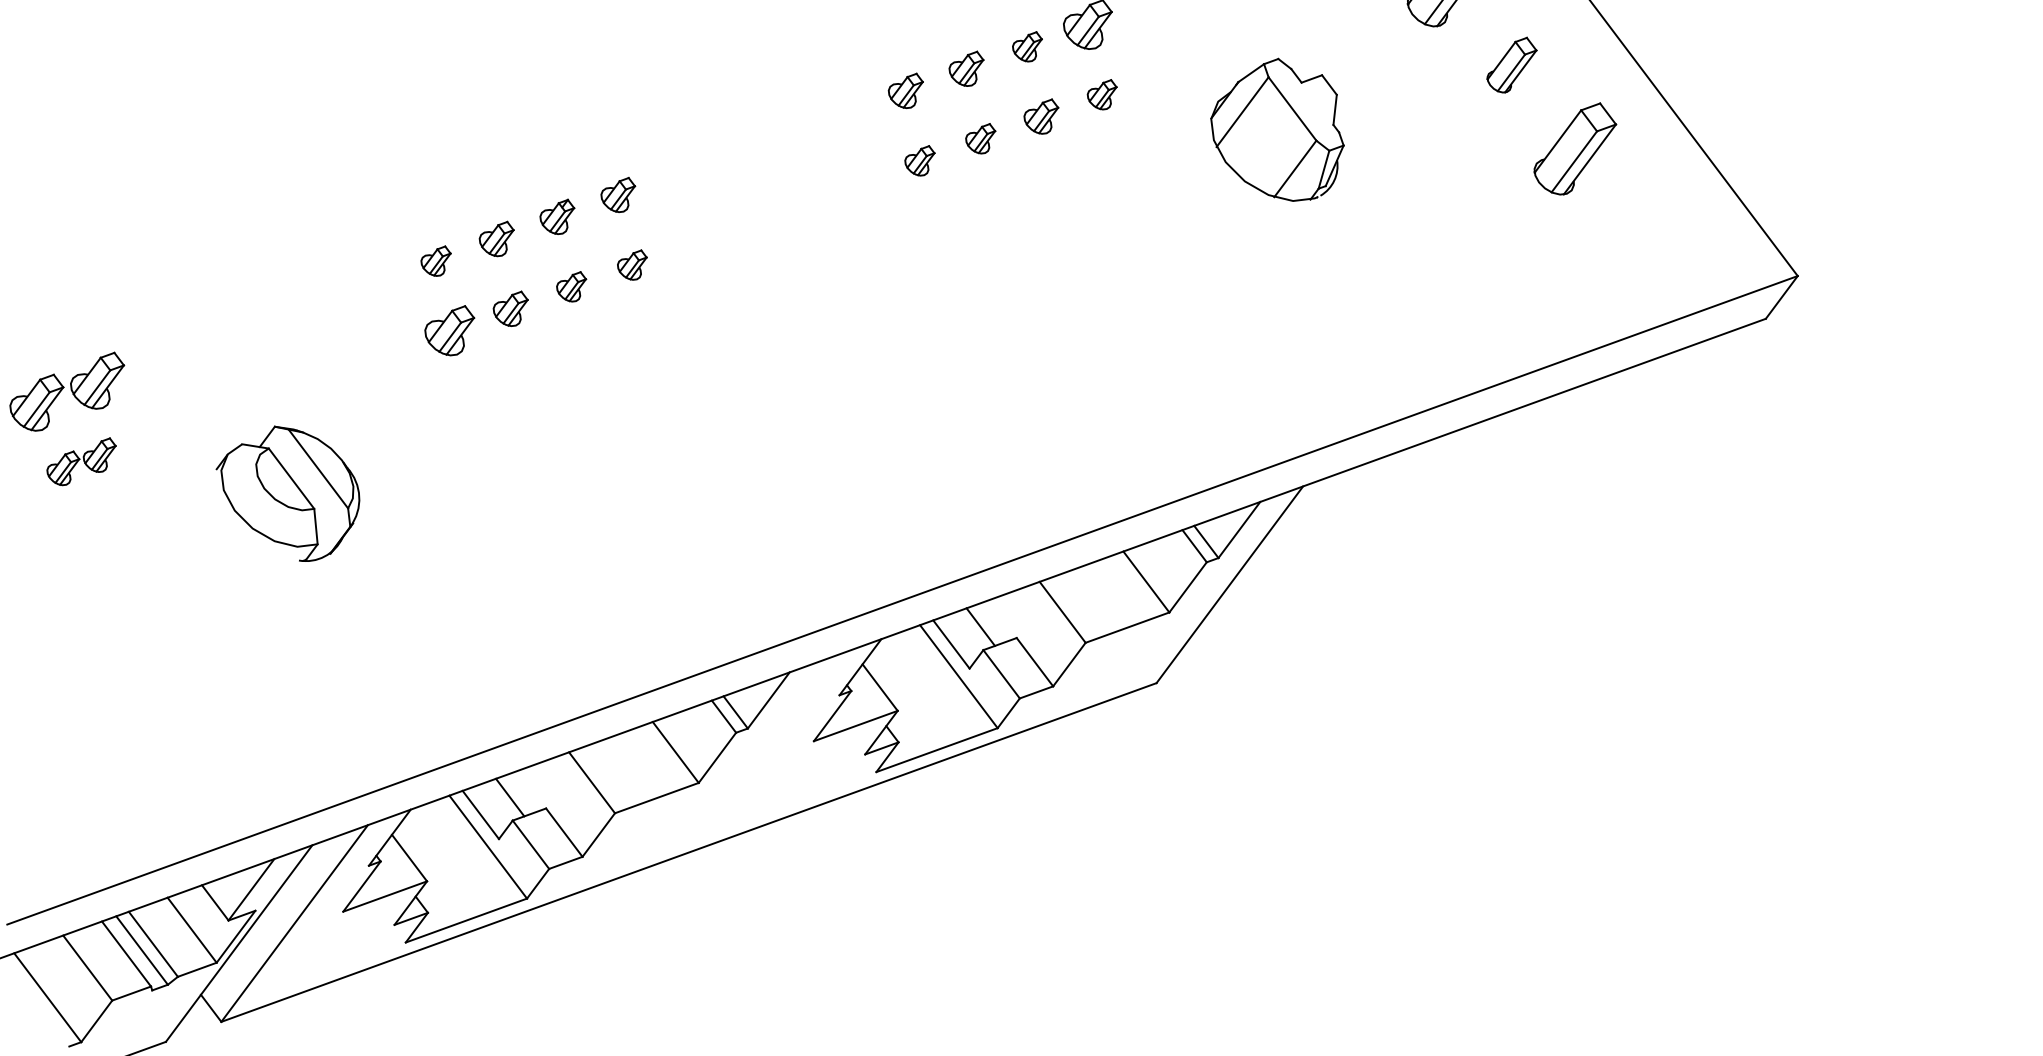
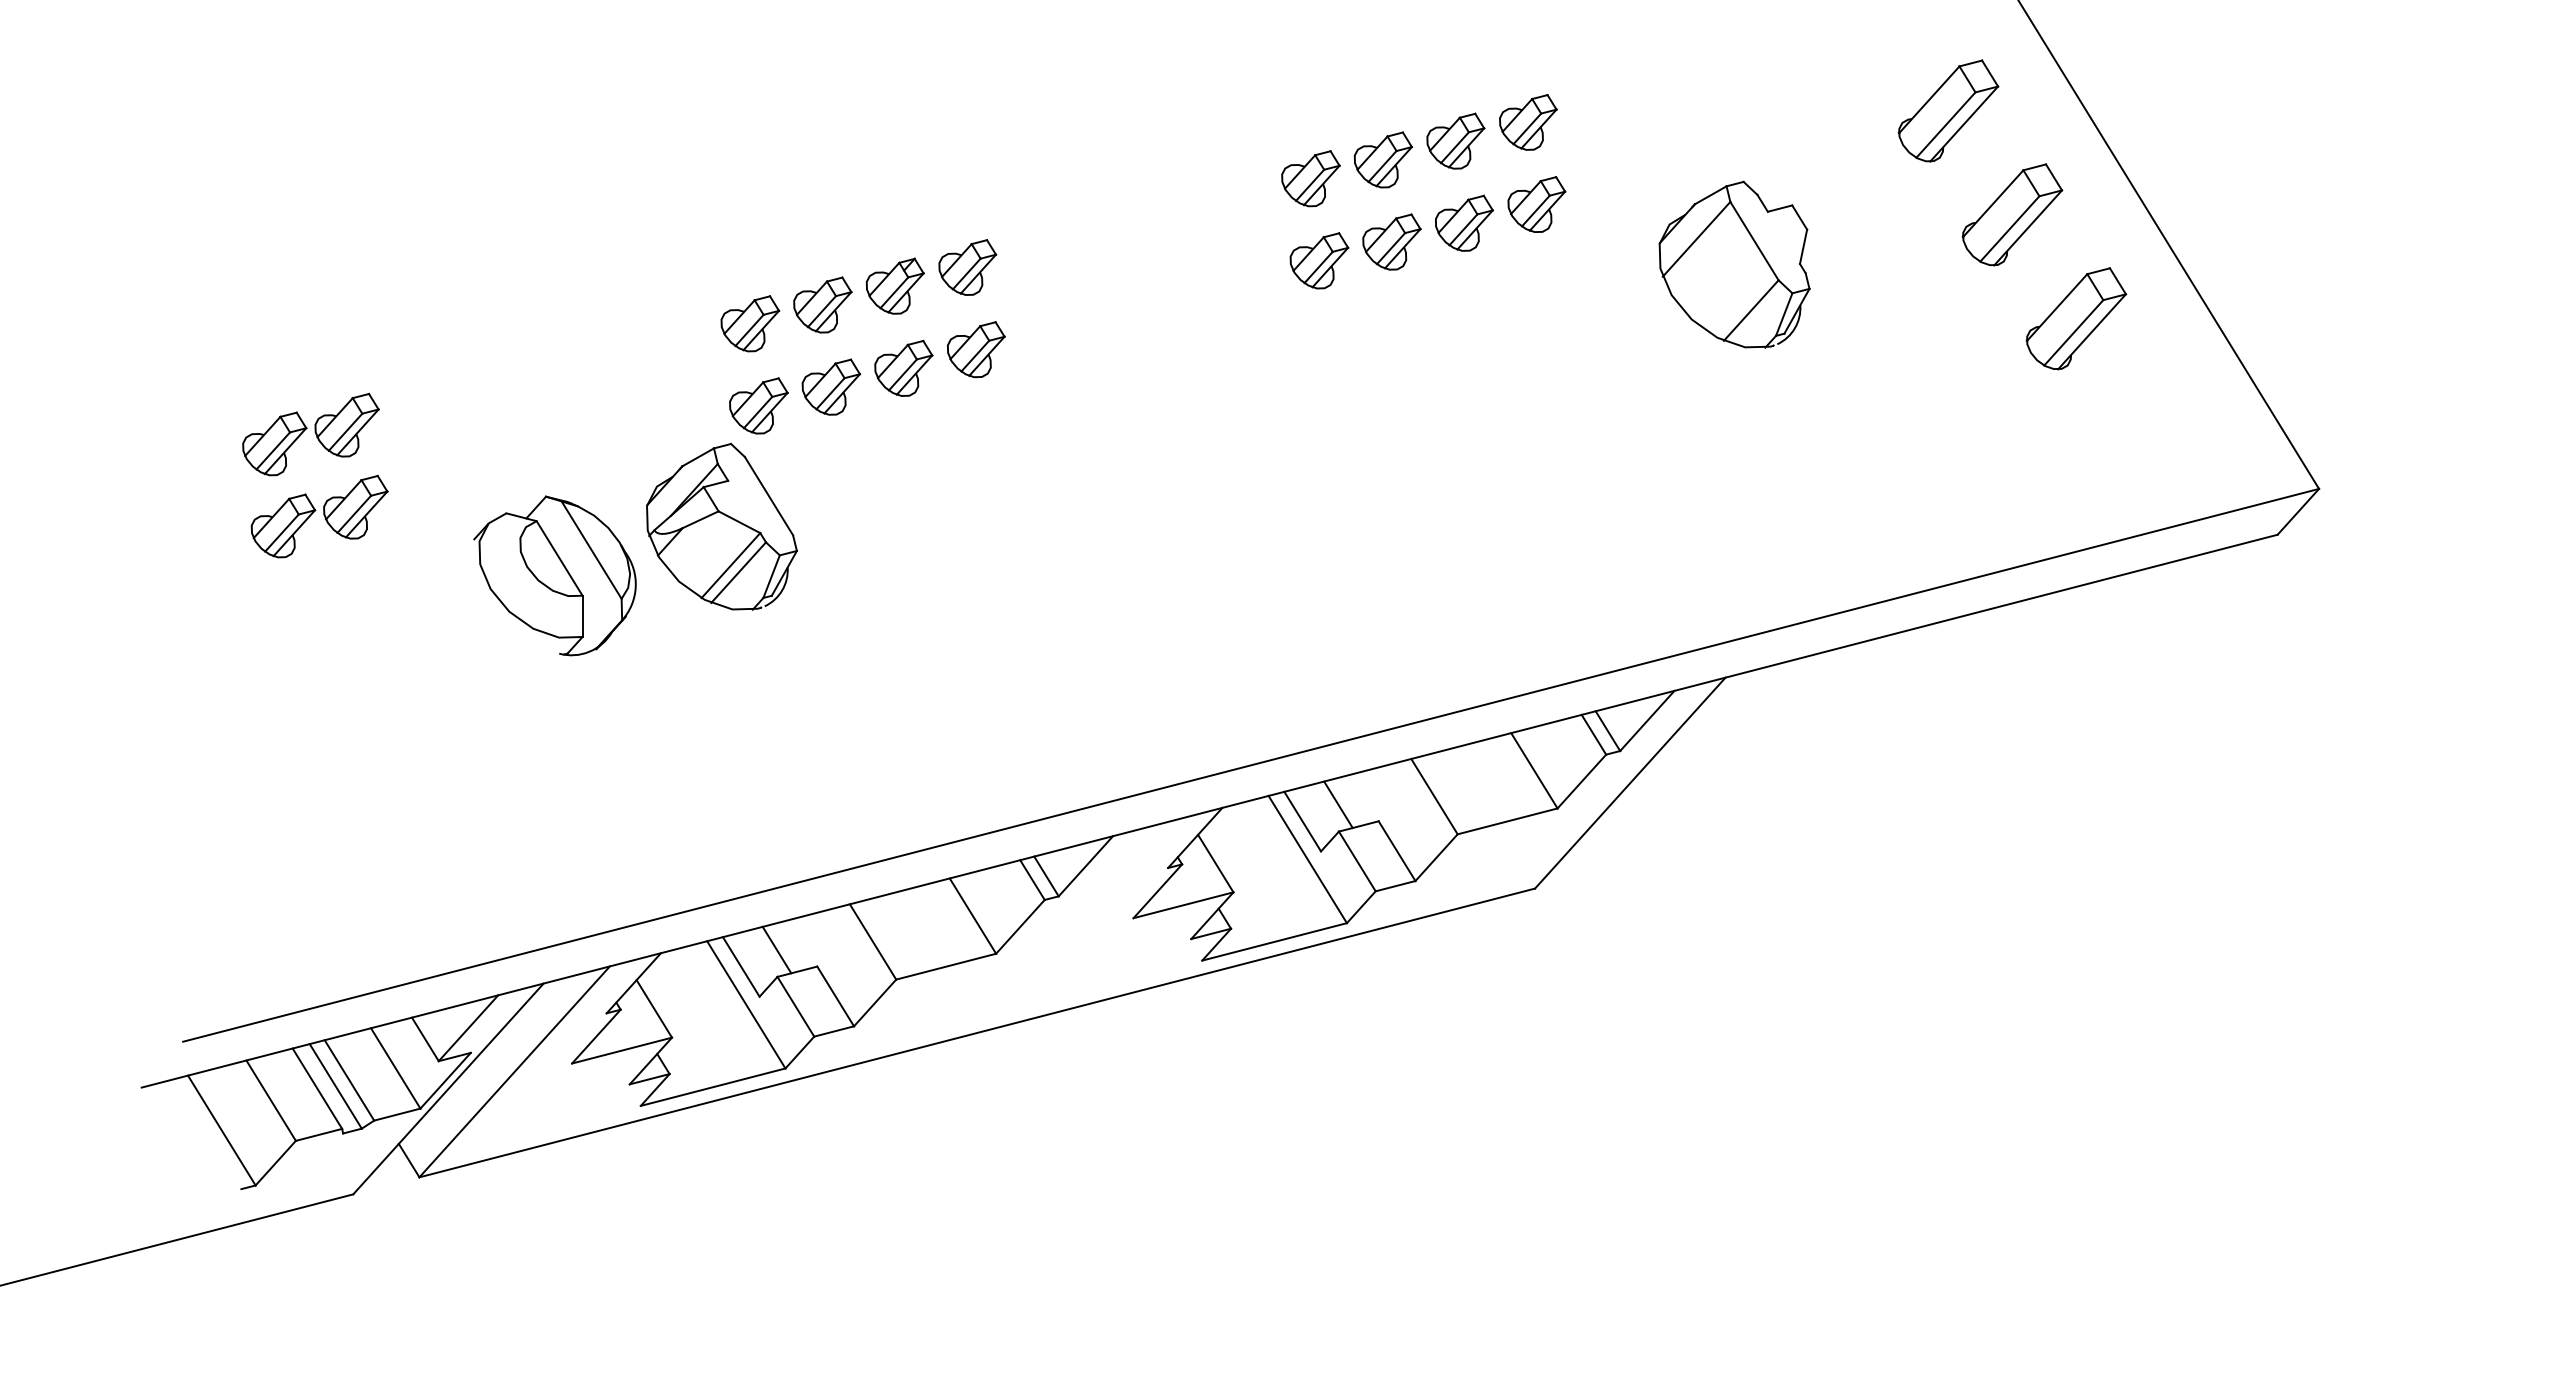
part: (1027, 46) -> (1455, 140), size x1.67
part: (1512, 65) -> (2012, 214), size x1.67
part: (966, 69) -> (1382, 159), size x1.43
part: (905, 91) -> (1310, 178), size x1.43
part: (1102, 95) -> (1536, 204), size x1.67
part: (1041, 116) -> (1464, 222), size x1.43
part: (980, 138) -> (1391, 241), size x1.67
part: (920, 160) -> (1319, 260), size x1.67
part: (618, 195) -> (967, 267), size x1.43
part: (557, 216) -> (894, 285), size x1.43
part: (496, 239) -> (822, 304), size x1.43
part: (436, 261) -> (750, 323), size x1.67
part: (632, 265) -> (976, 349), size x1.67
part: (571, 286) -> (903, 367), size x1.67
part: (511, 308) -> (831, 386), size x1.43
part: (428, 438) -> (721, 526), added
part: (81, 462) -> (319, 516), size x1.67

